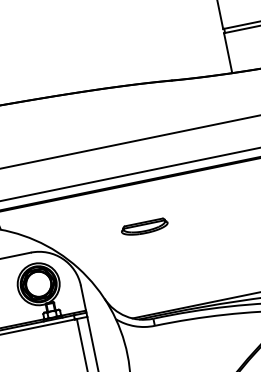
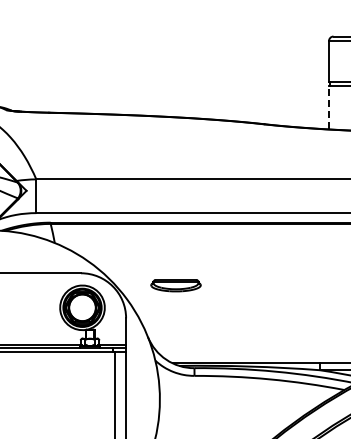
line: (228, 52) -> (329, 107), solid -> dashed
part: (144, 227) -> (175, 285), moved

